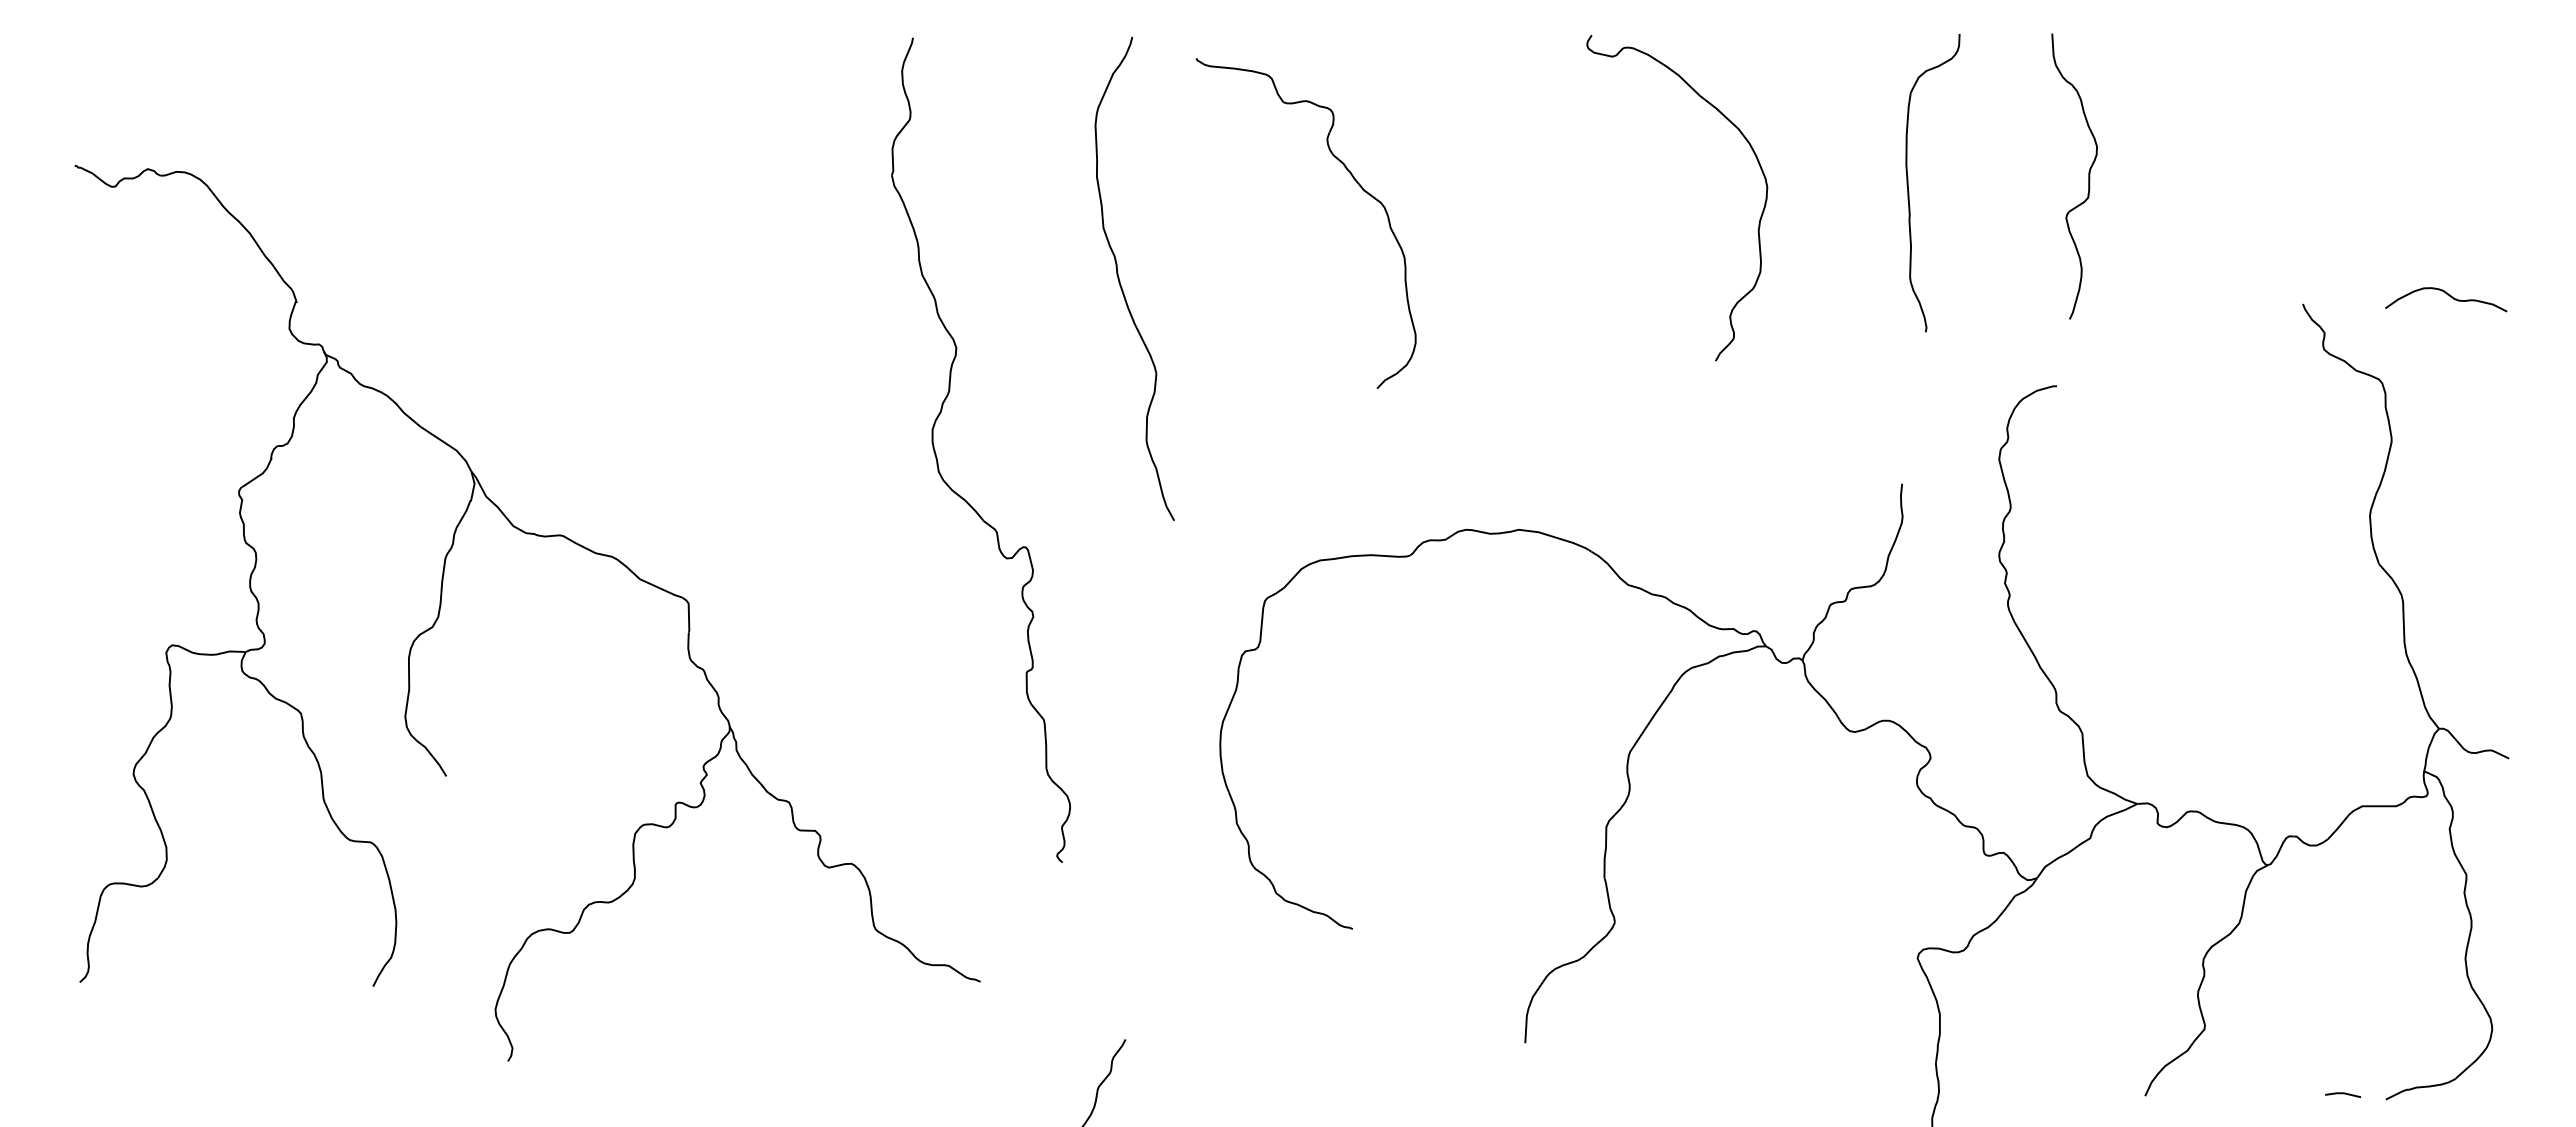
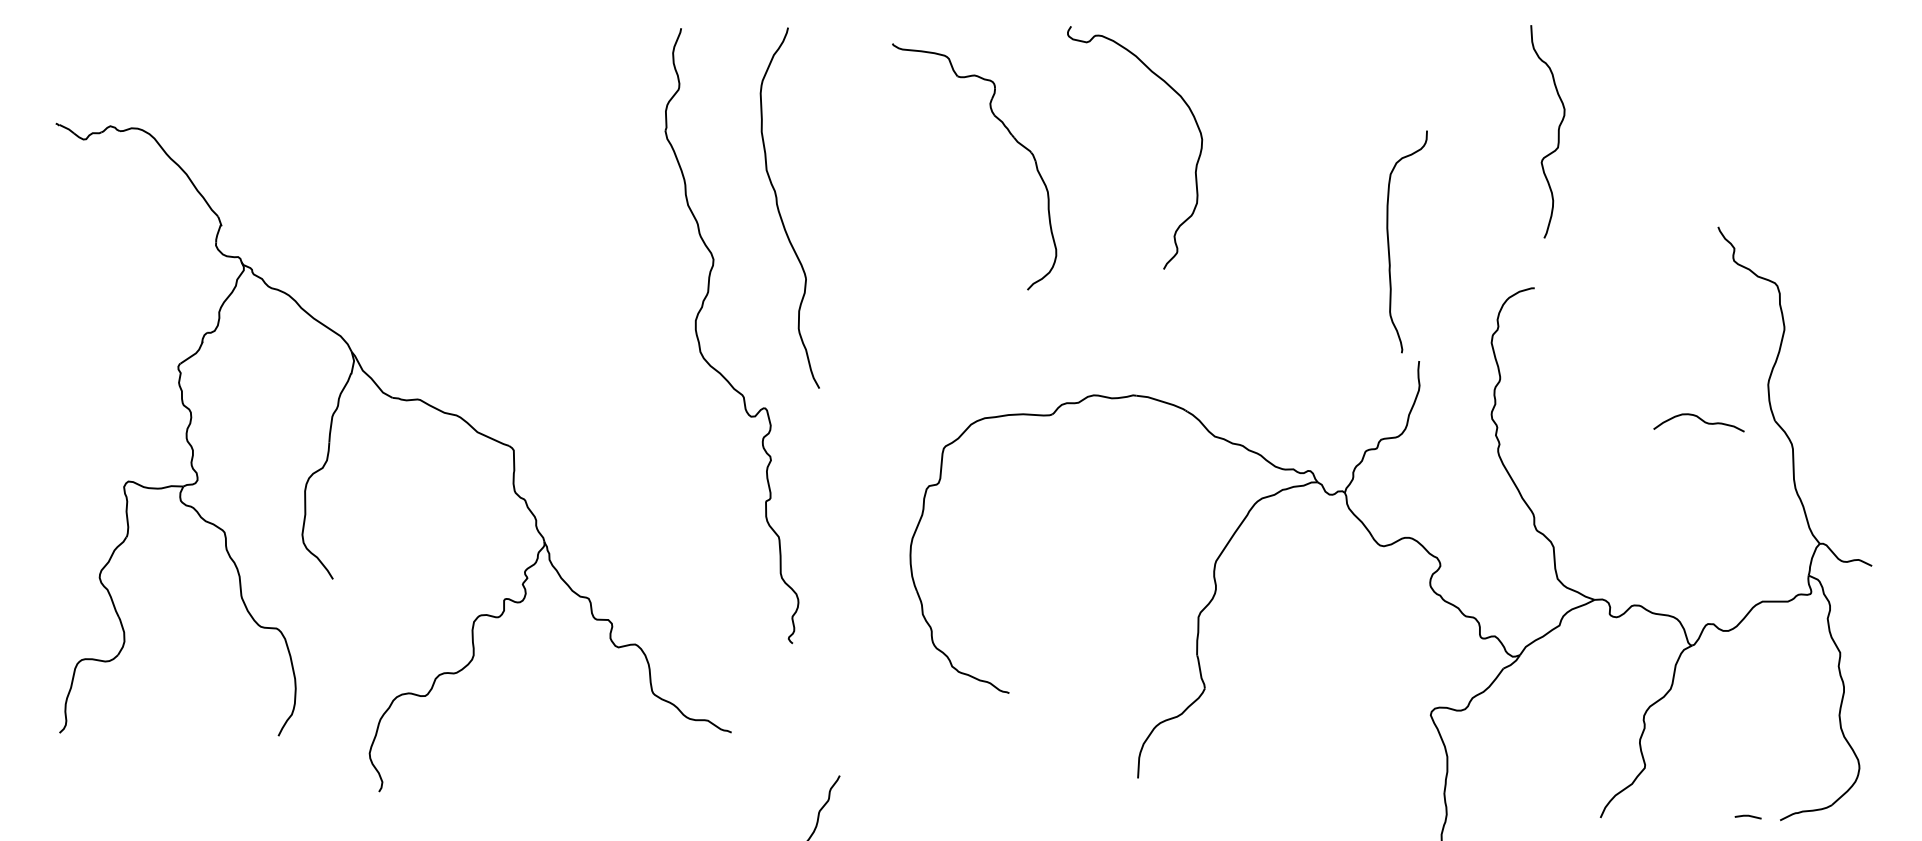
curve: (1908, 183) -> (1388, 242), moved
curve: (1759, 219) -> (1196, 163), moved
part: (1120, 281) -> (779, 210), moved
curve: (2447, 295) -> (1700, 419), moved

